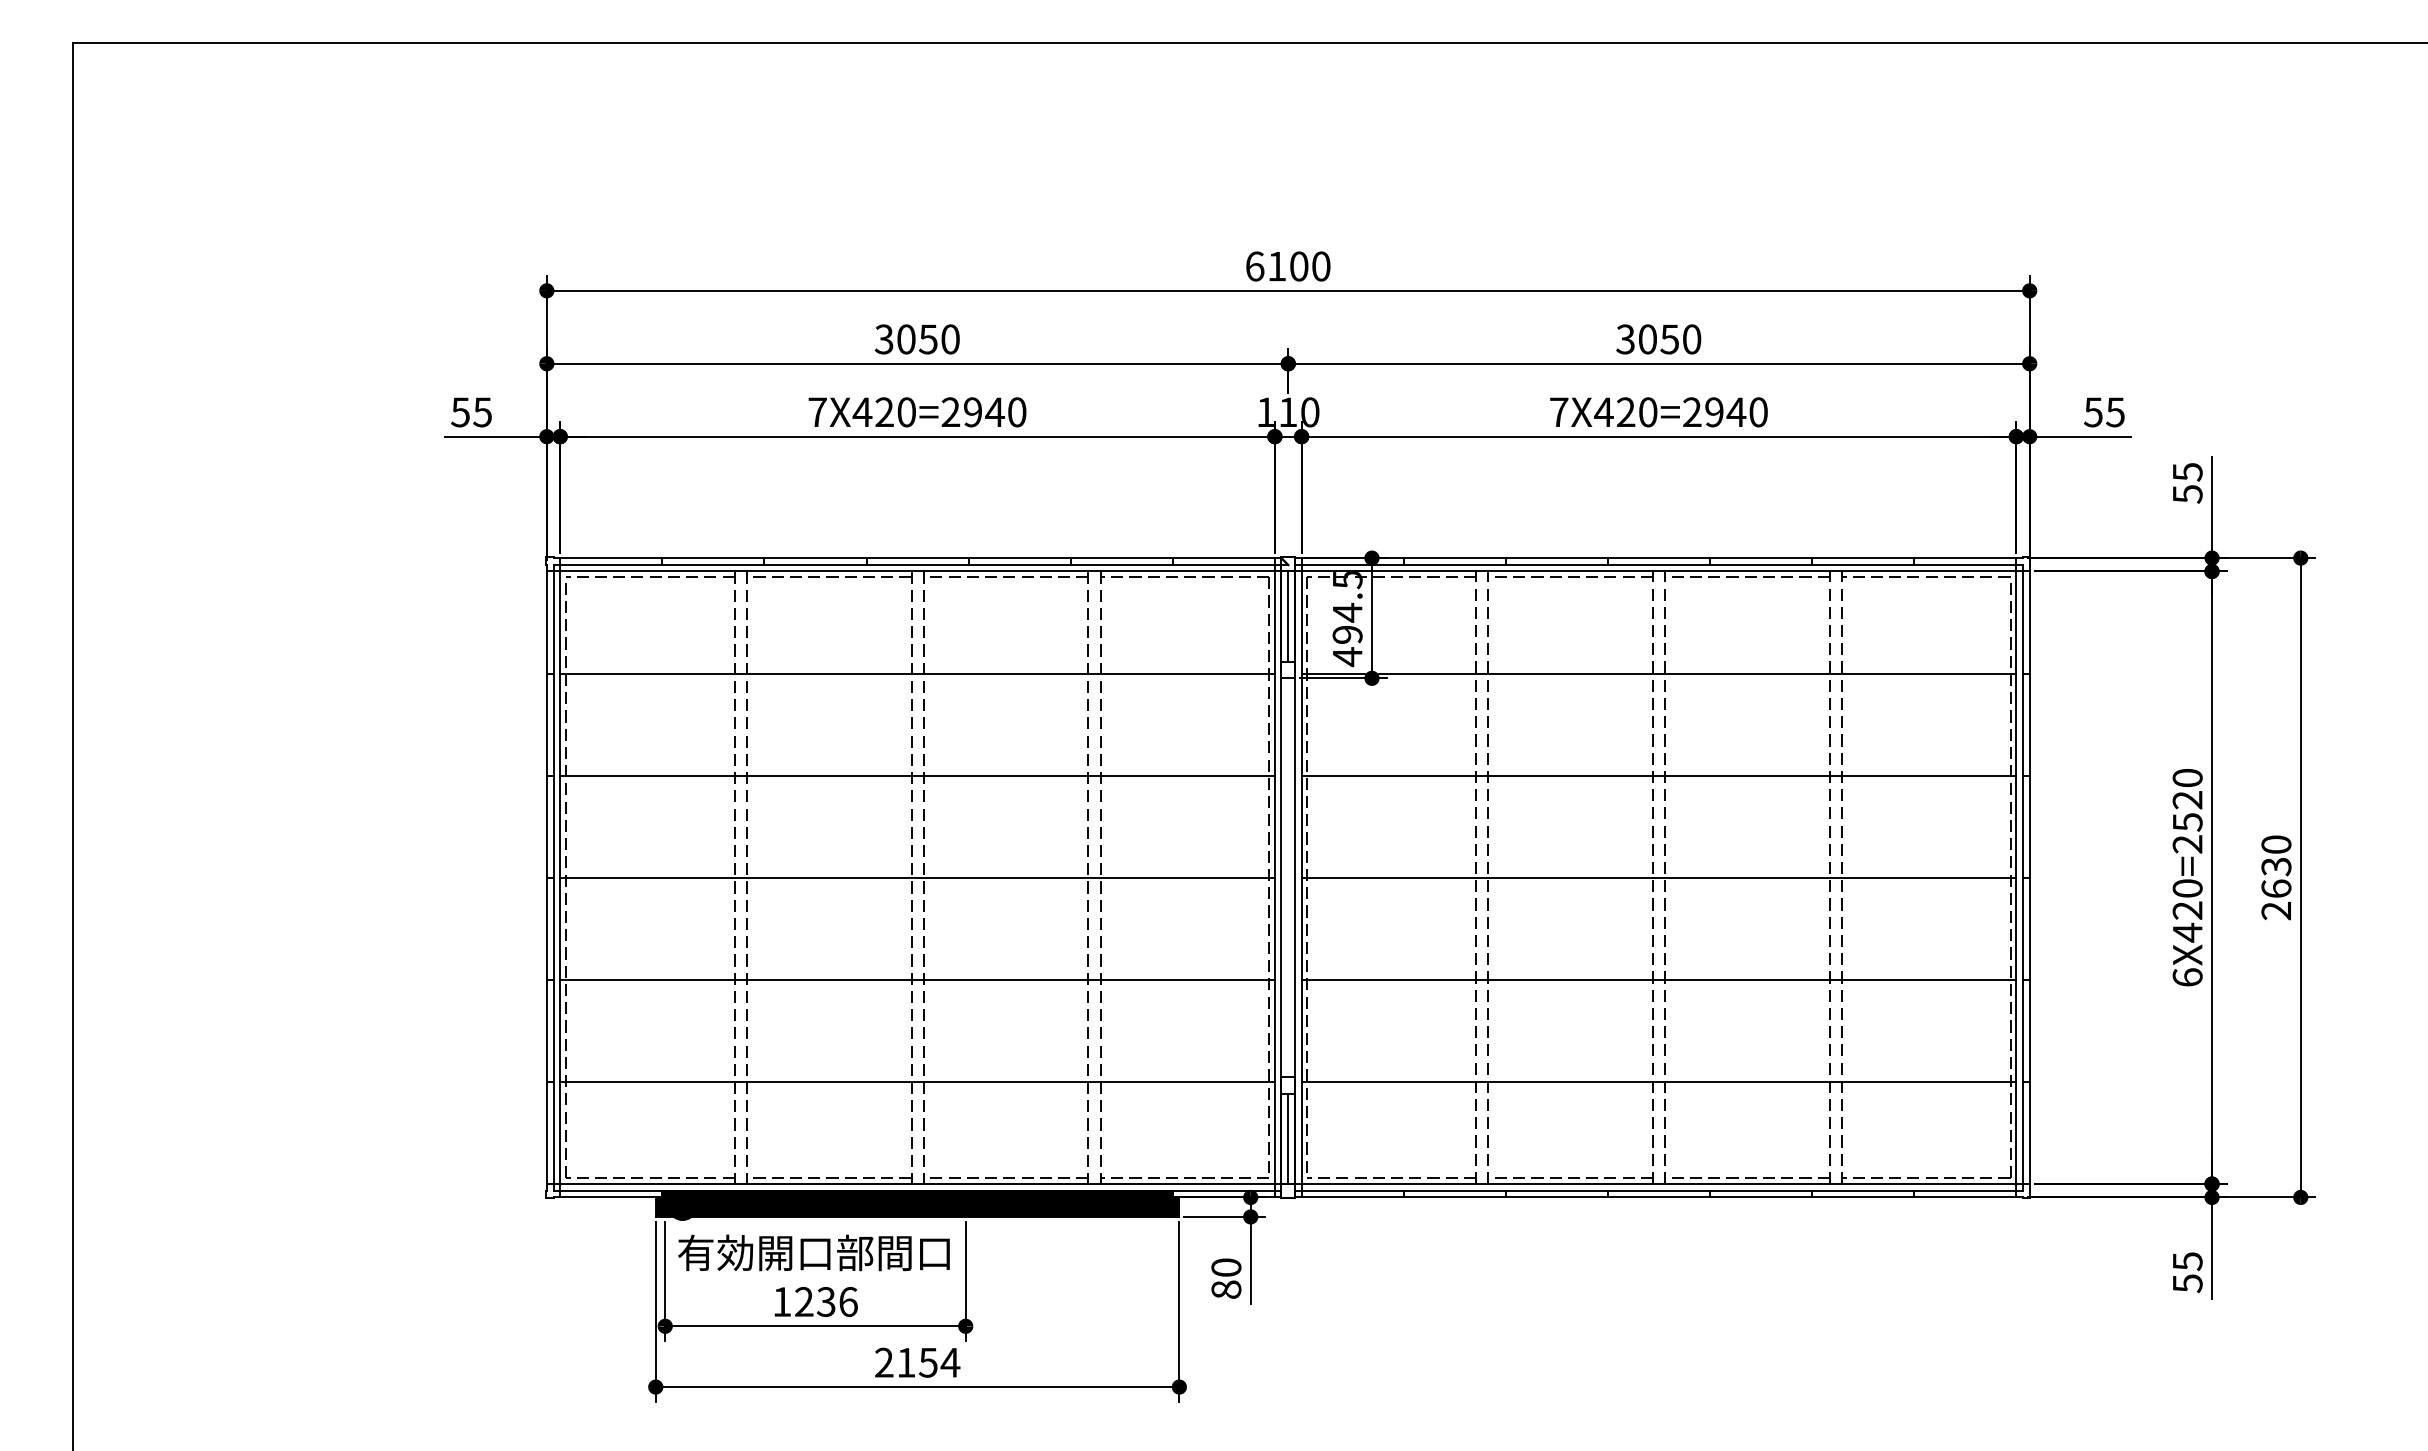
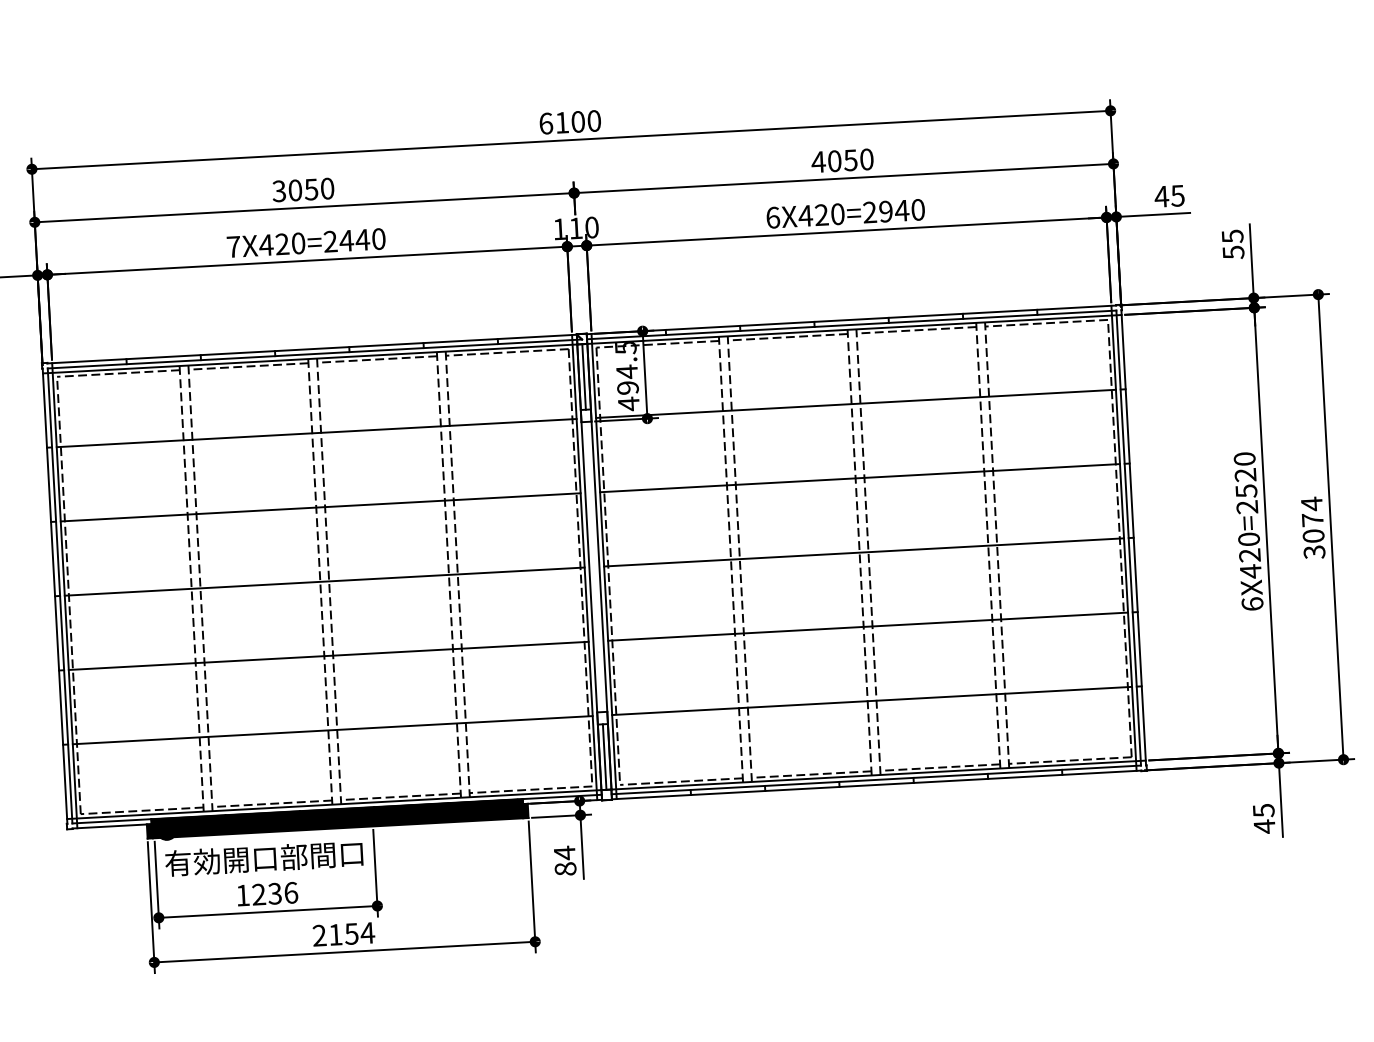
text: (1625, 339) -> (818, 162), 3050 -> 4050
text: (972, 412) -> (346, 241), 7X420=2940 -> 7X420=2440
text: (1559, 412) -> (773, 217), 7X420=2940 -> 6X420=2940
text: (2093, 412) -> (1161, 196), 55 -> 45
text: (2276, 877) -> (1313, 527), 2630 -> 3074
text: (1226, 1267) -> (564, 852), 80 -> 84
text: (2187, 1283) -> (1264, 826), 55 -> 45

